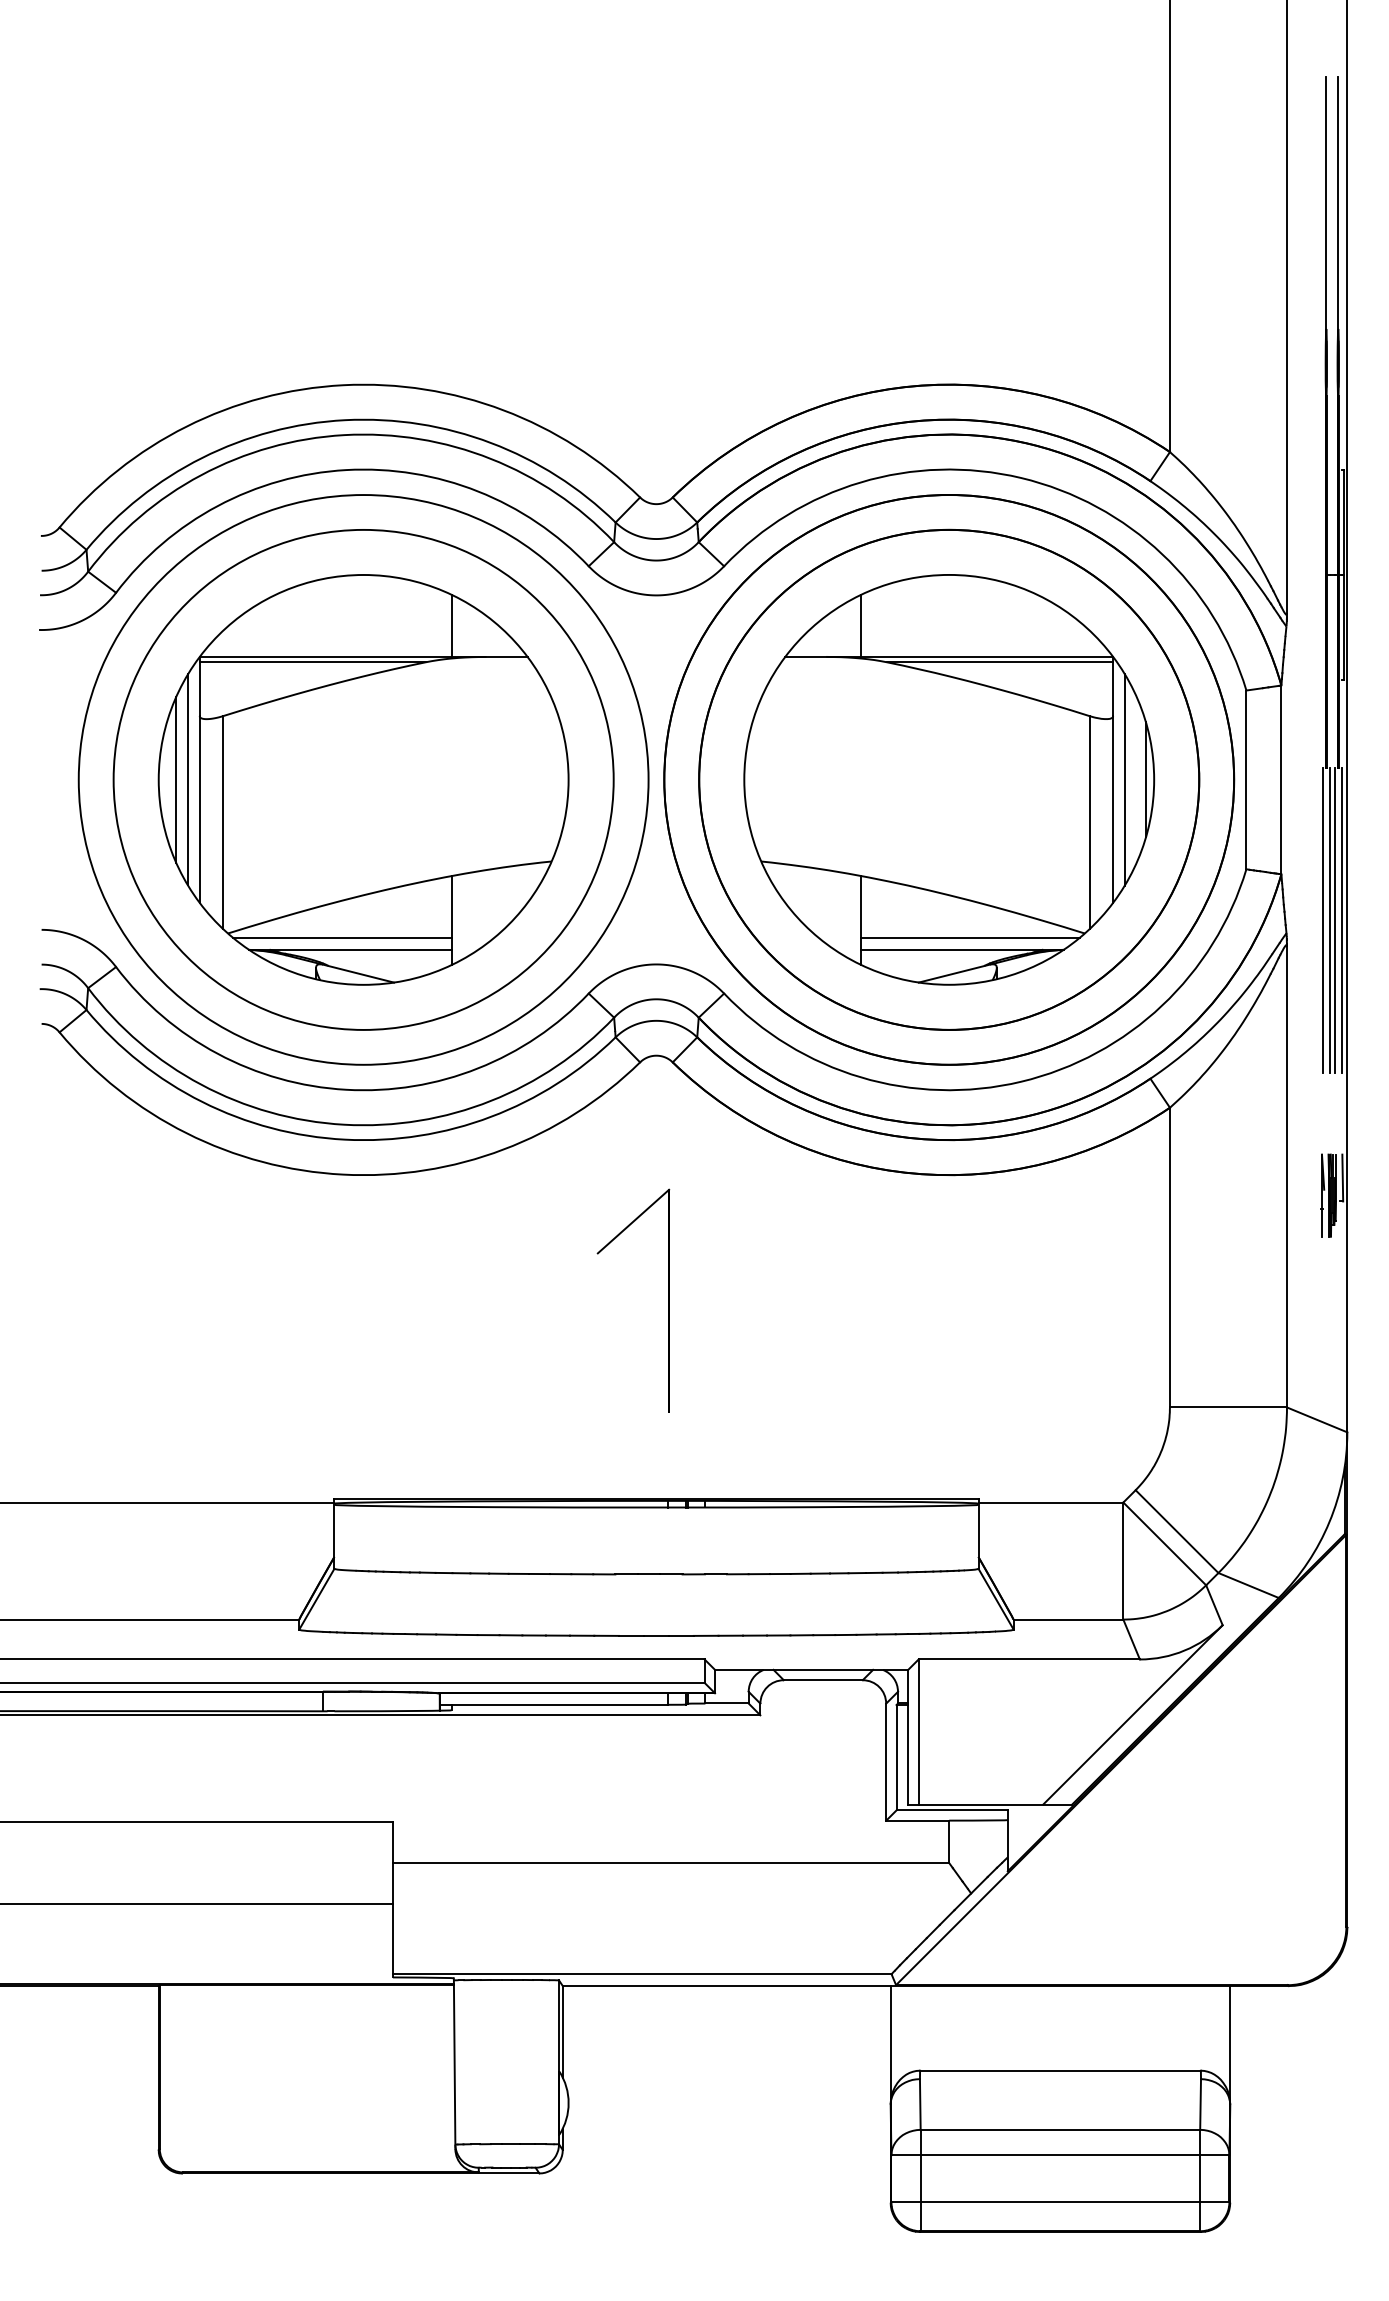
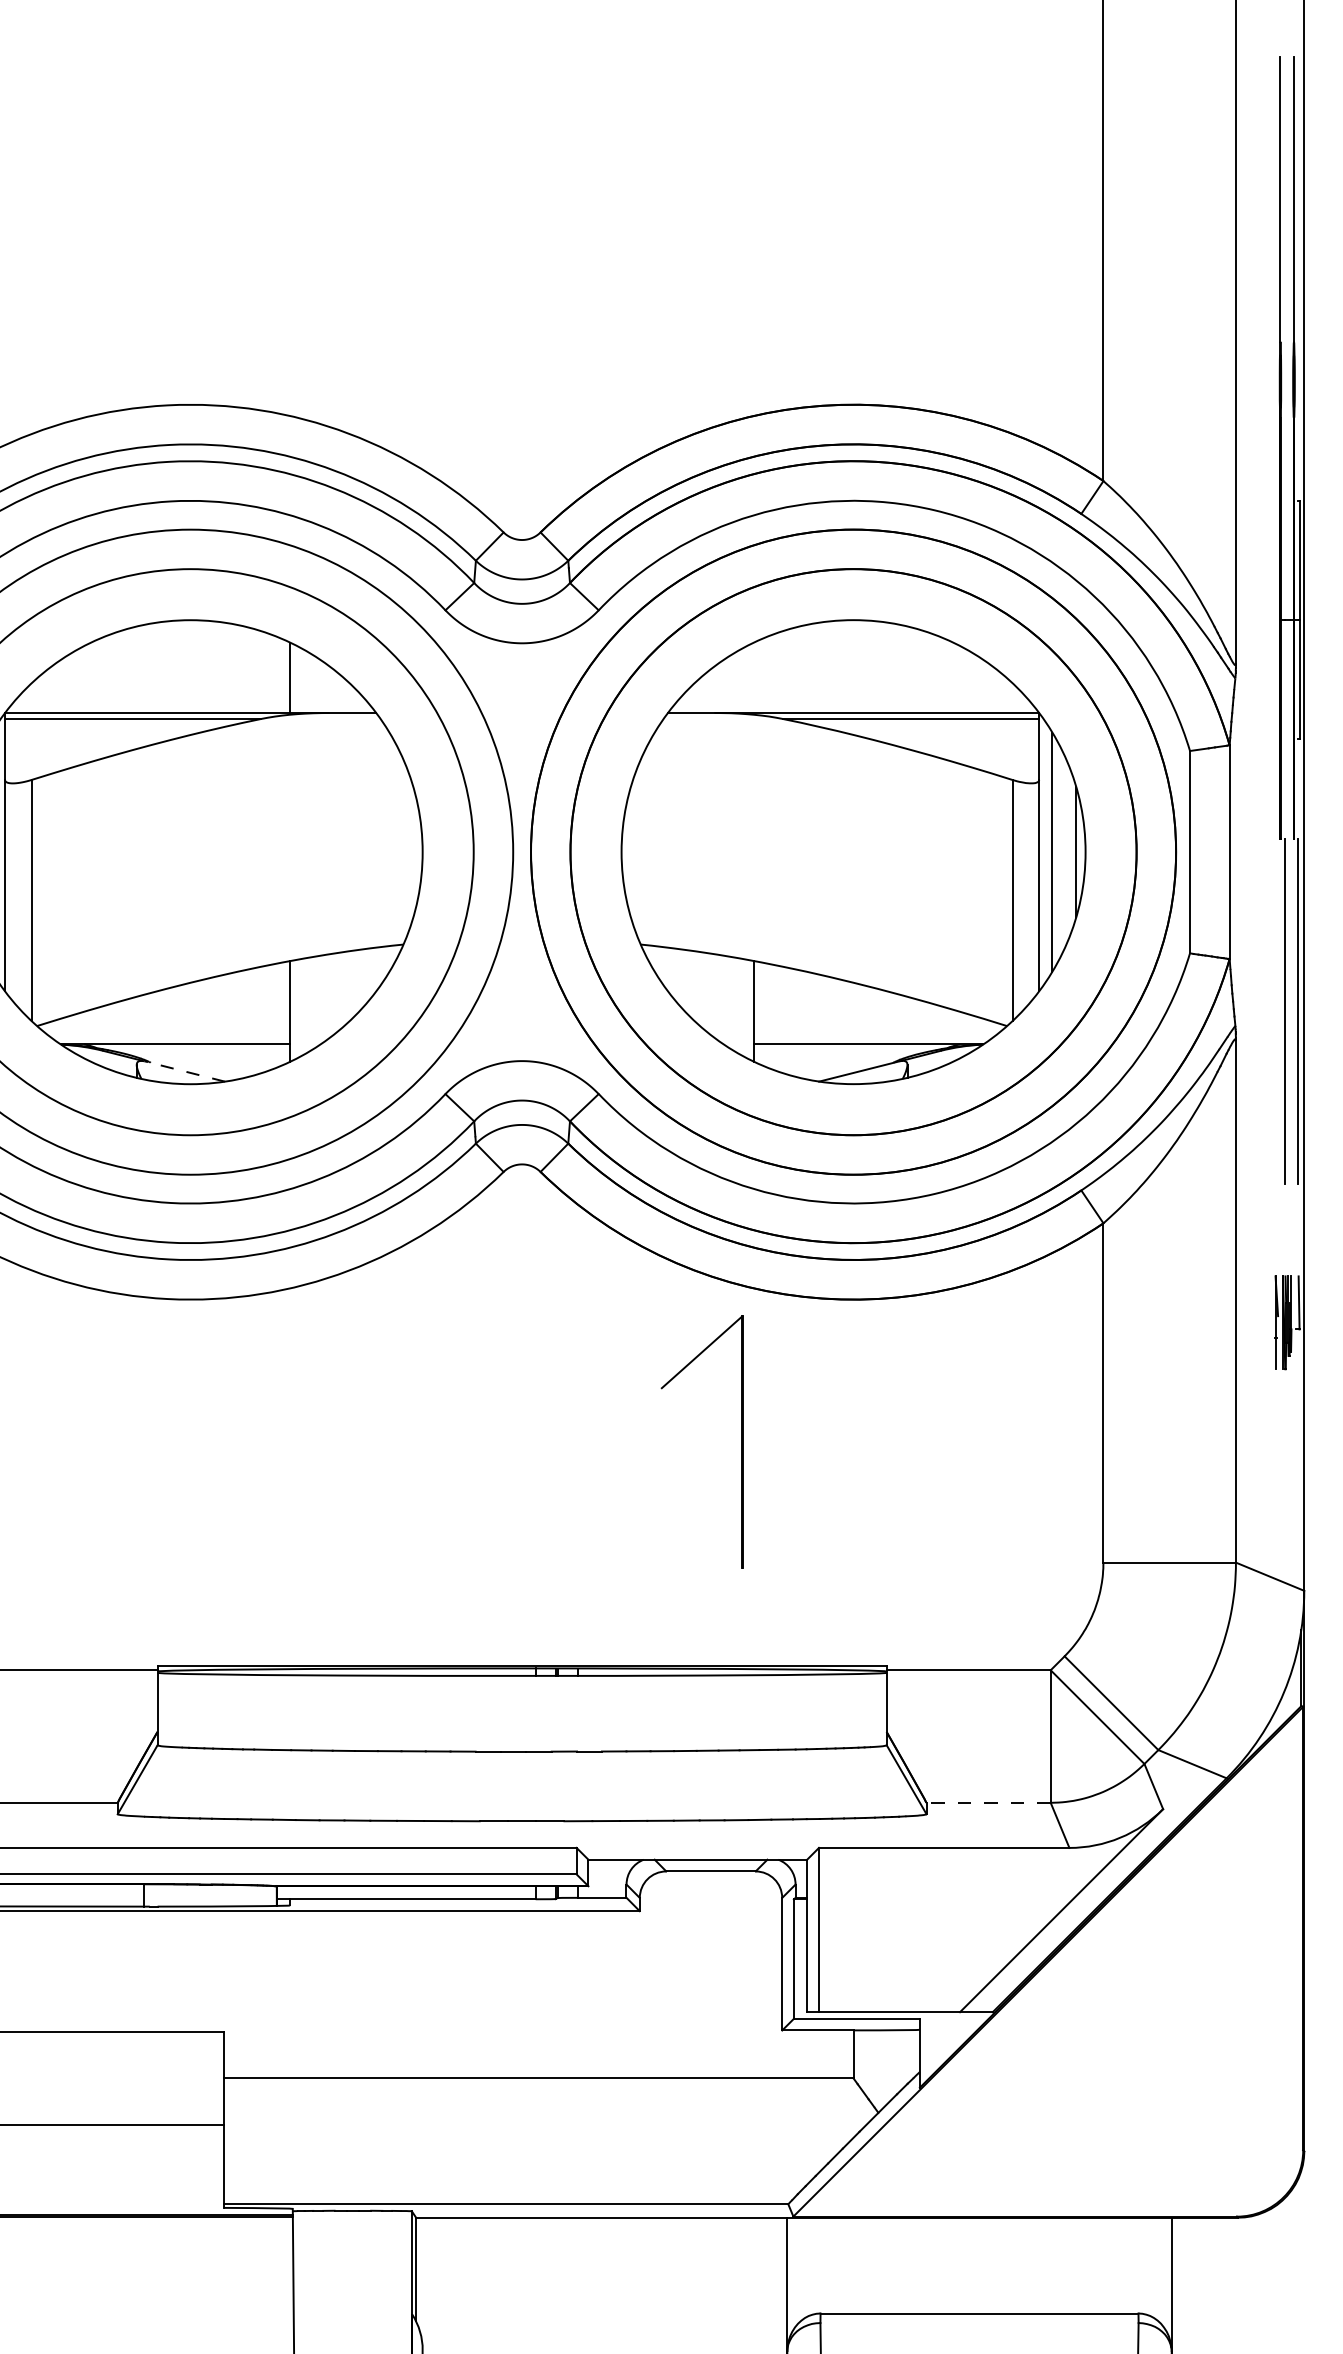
line: (861, 625) -> (754, 677), removed
line: (1322, 920) -> (1276, 1011), removed
line: (1334, 920) -> (1289, 1011), removed
line: (970, 937) -> (877, 1030), removed
line: (342, 938) -> (166, 1031), removed
line: (358, 973) -> (184, 1071), solid -> dashed
part: (668, 1300) -> (741, 1441), moved
line: (1068, 1619) -> (988, 1802), solid -> dashed

